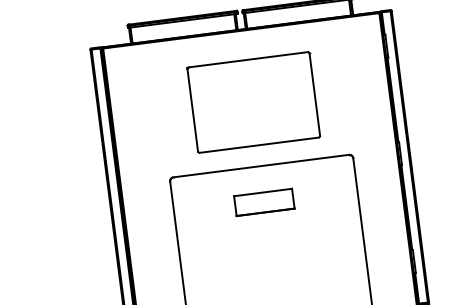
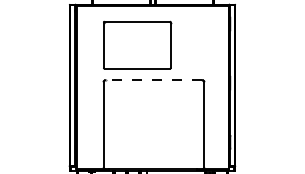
part: (253, 101) -> (137, 44), moved
line: (260, 166) -> (153, 80), solid -> dashed
part: (263, 201) -> (152, 99), removed

